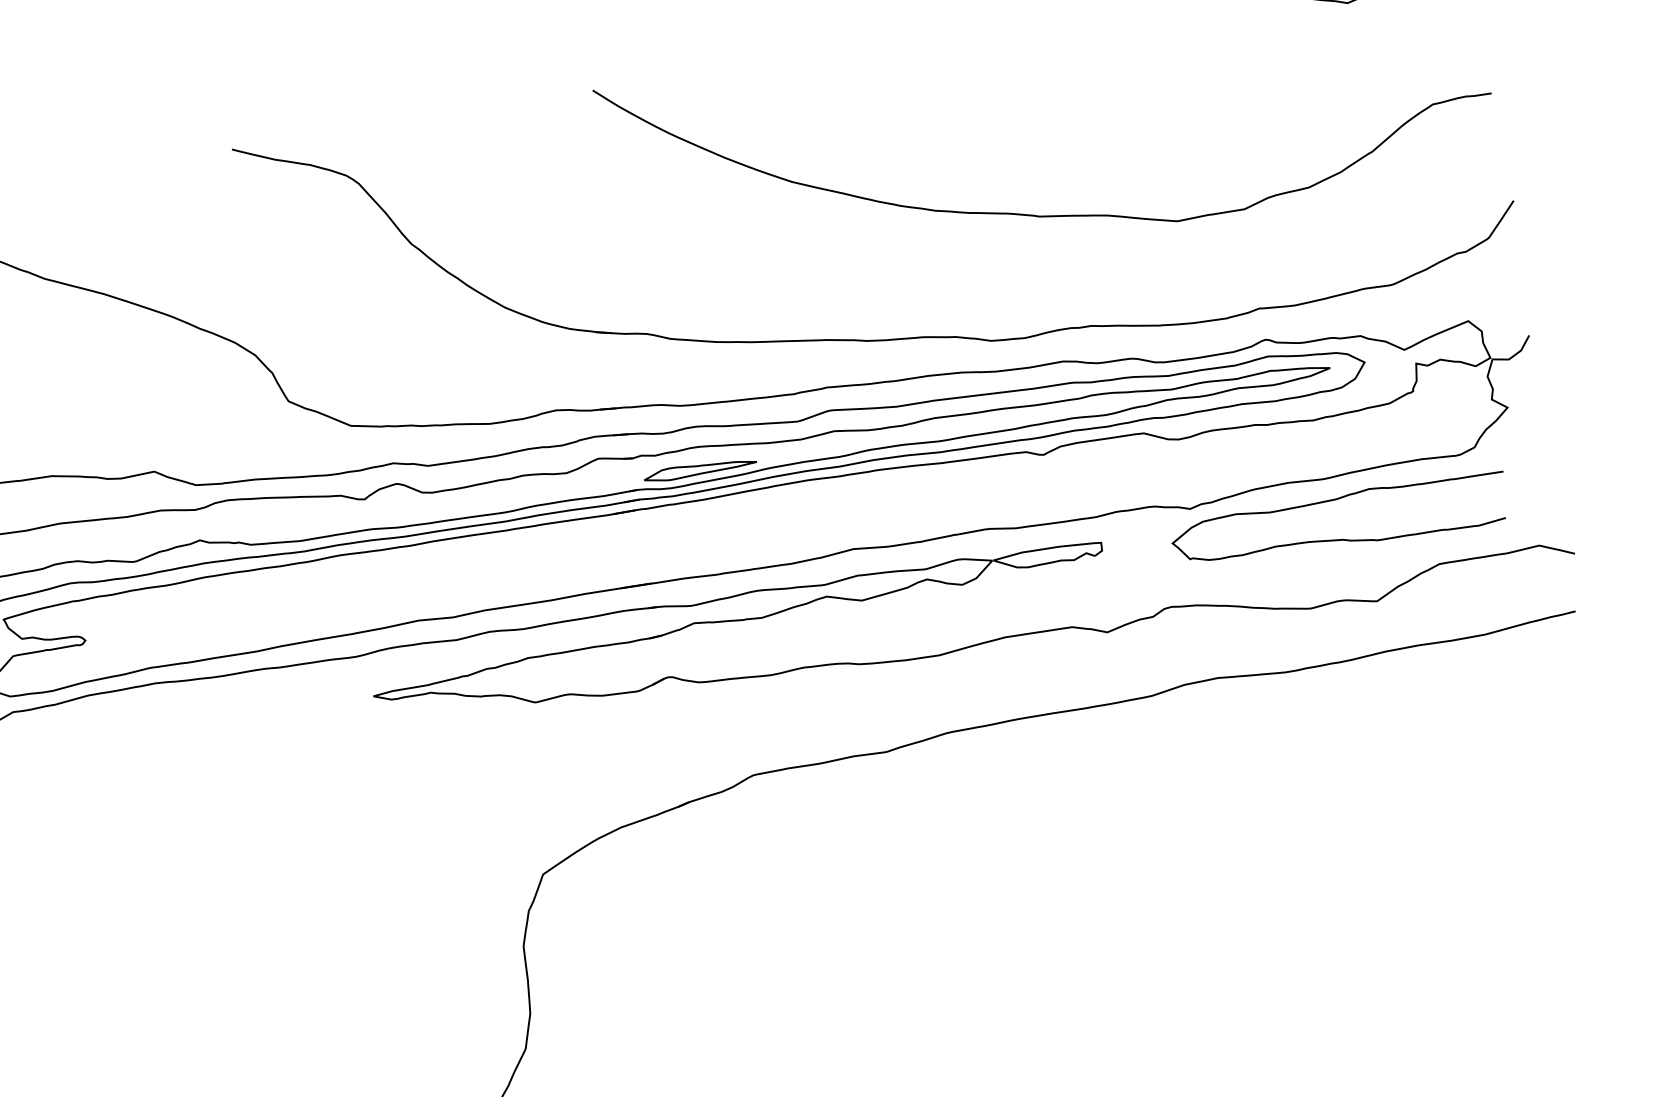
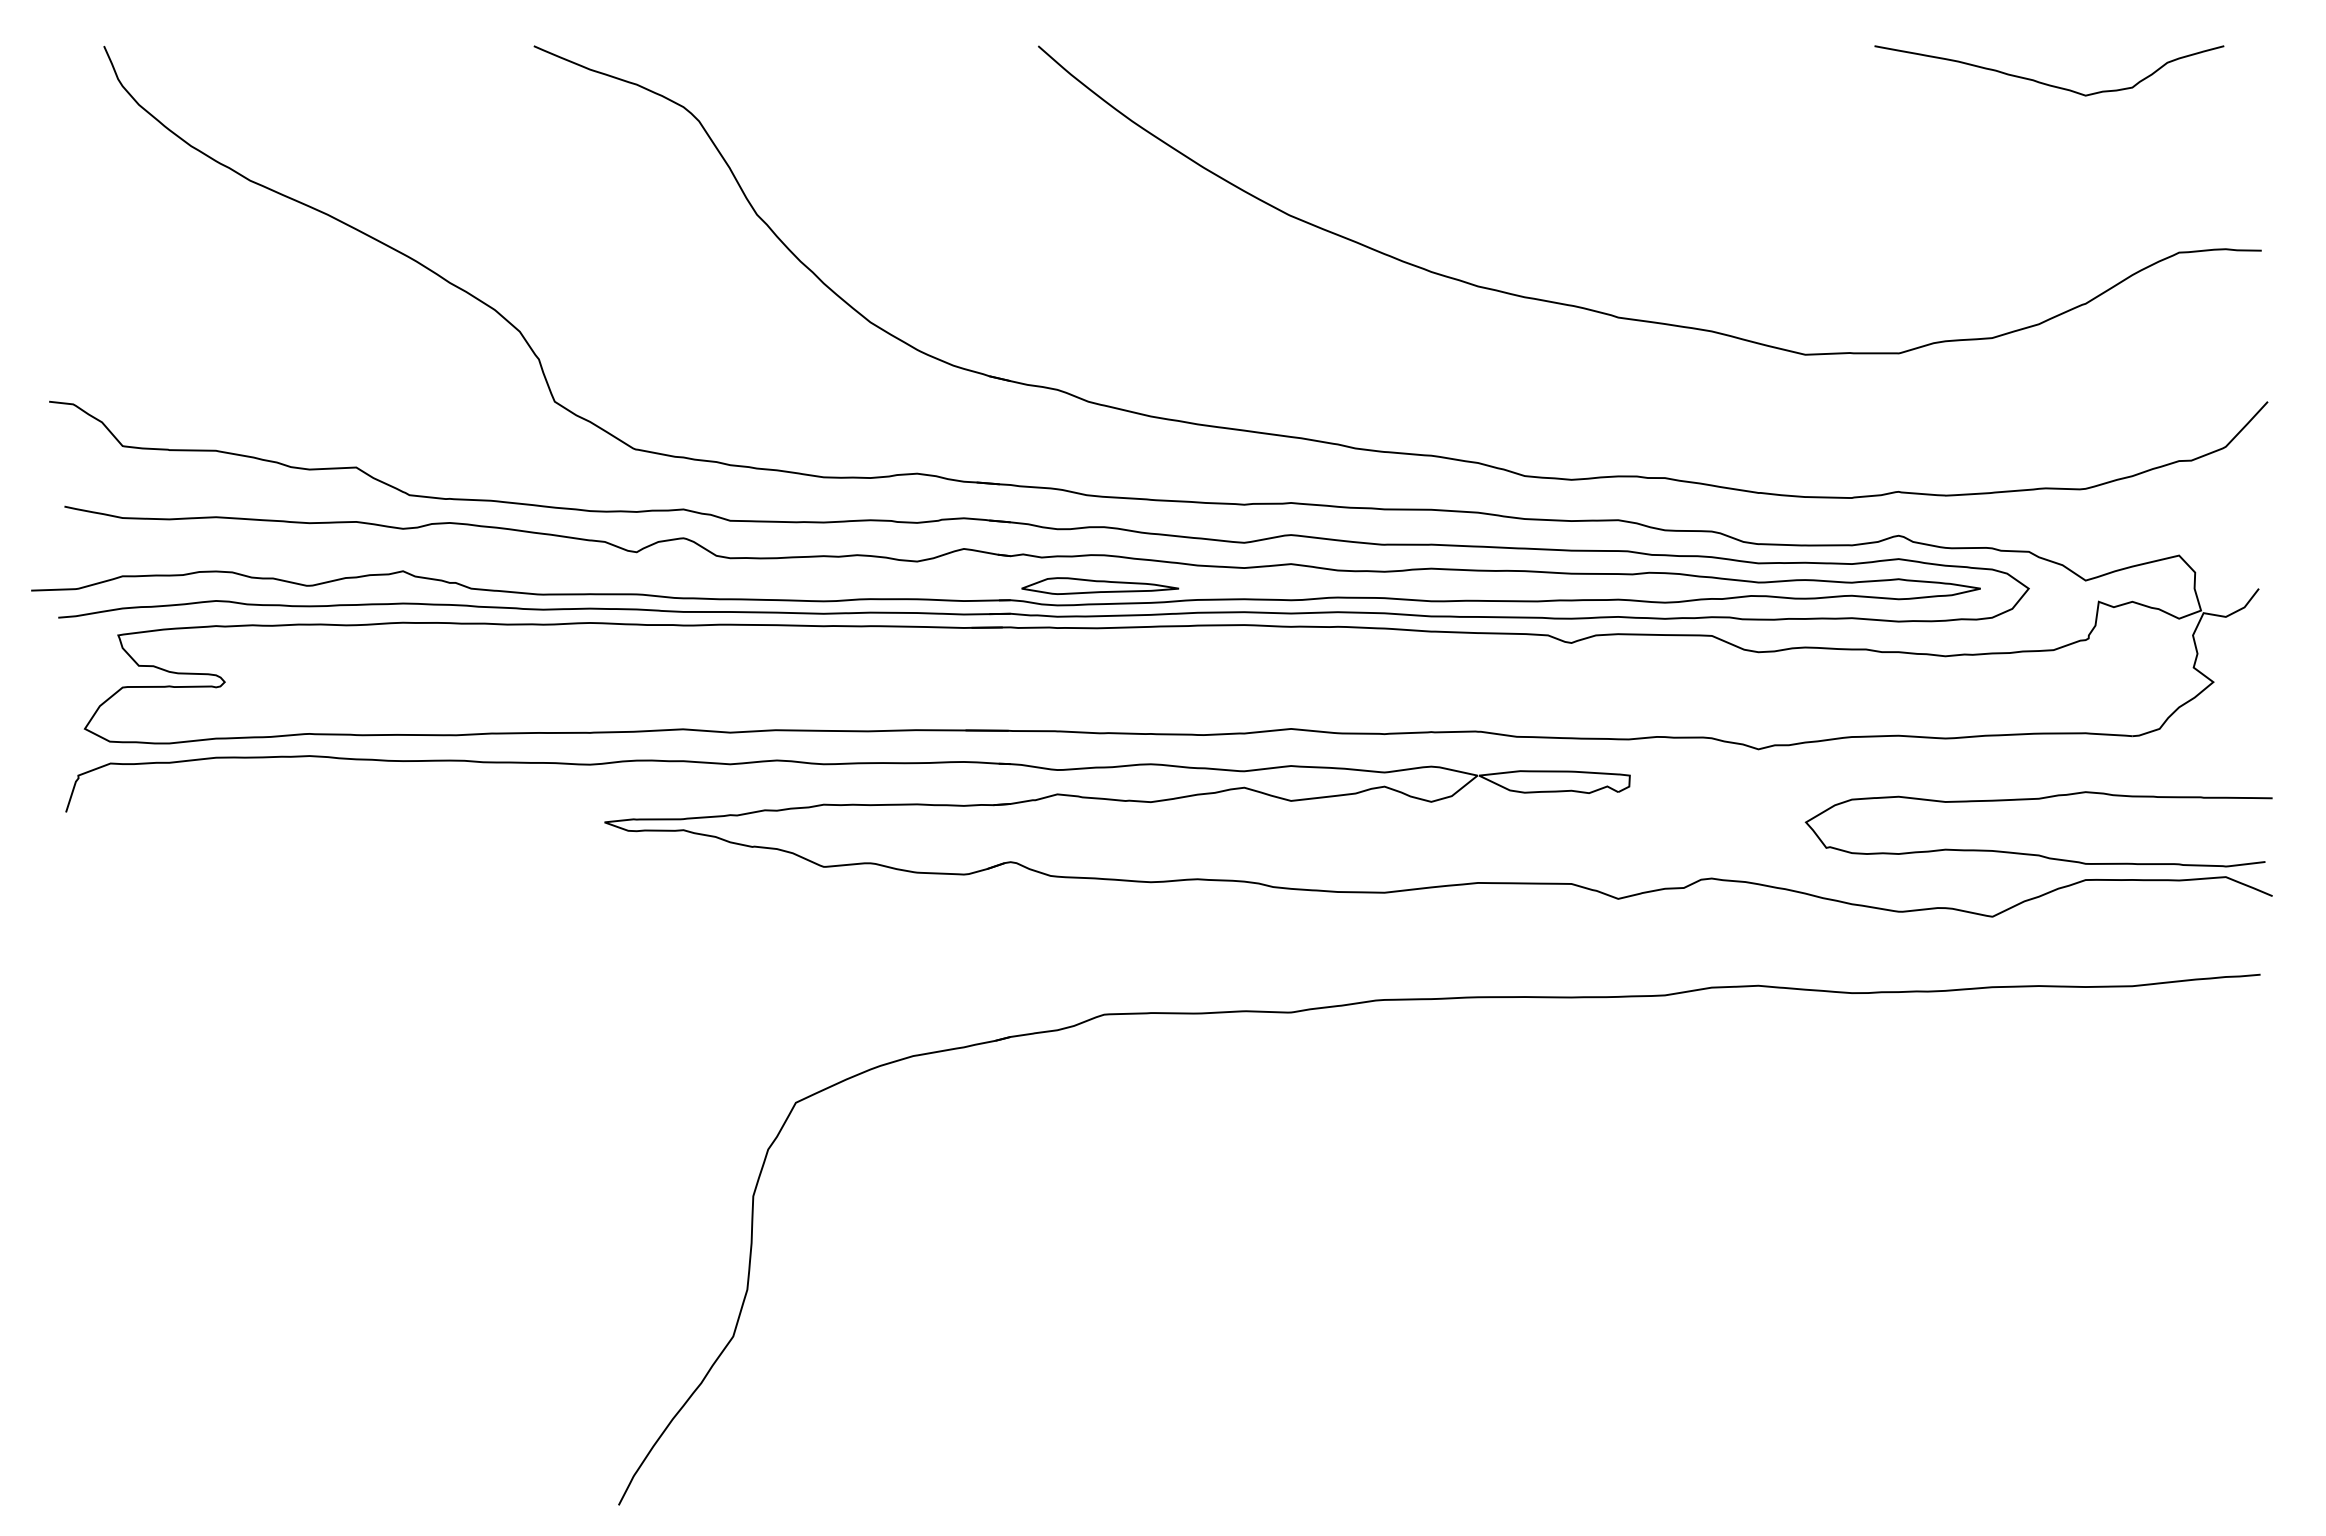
curve: (1337, 539) -> (2031, 853), moved

